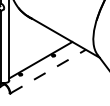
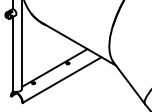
line: (48, 71) -> (62, 79), dashed -> solid

